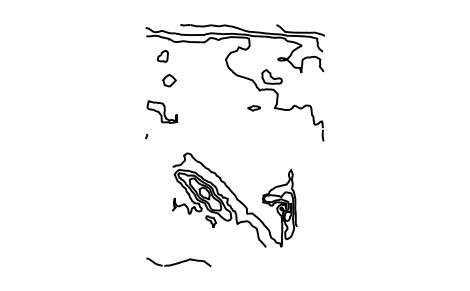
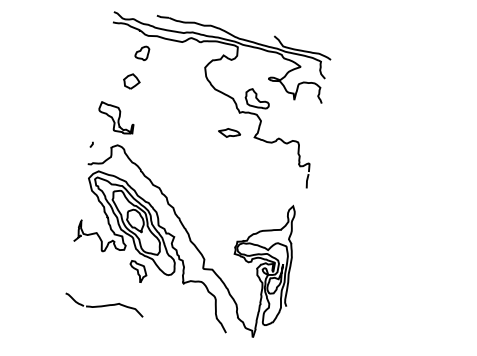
part: (162, 56) -> (141, 52), moved
part: (253, 108) -> (228, 133), size x1.43
part: (234, 199) -> (185, 240), size x1.43

